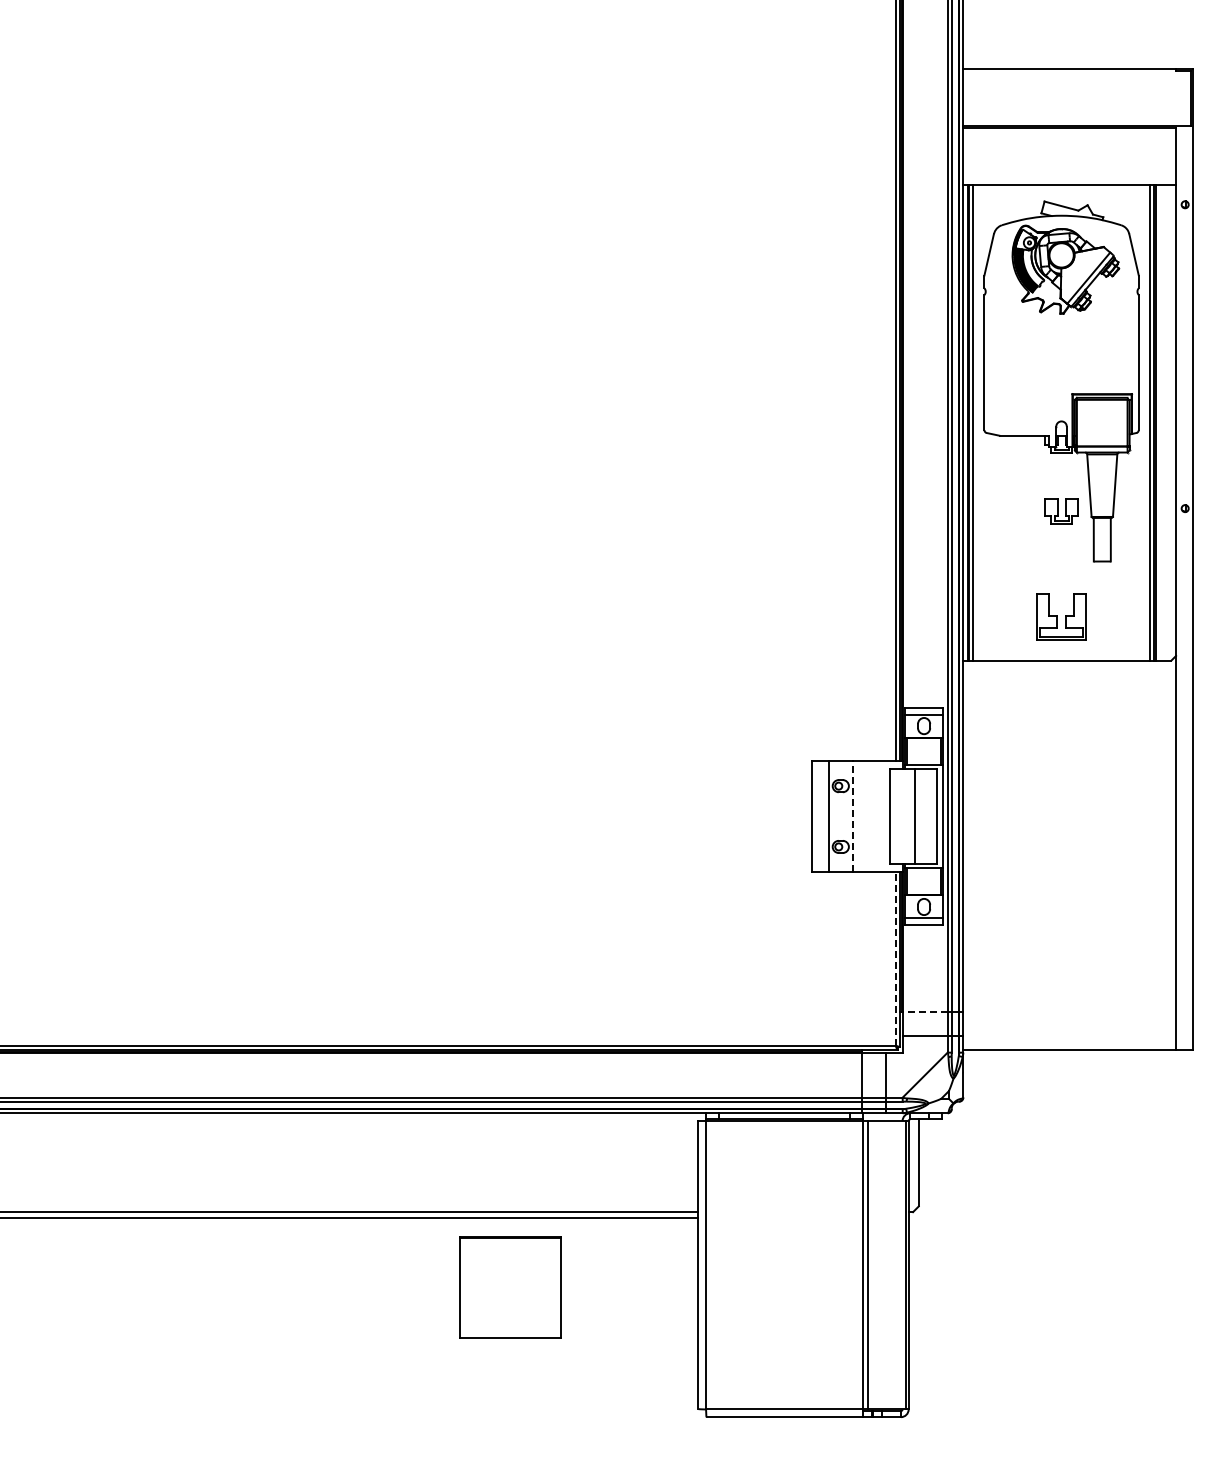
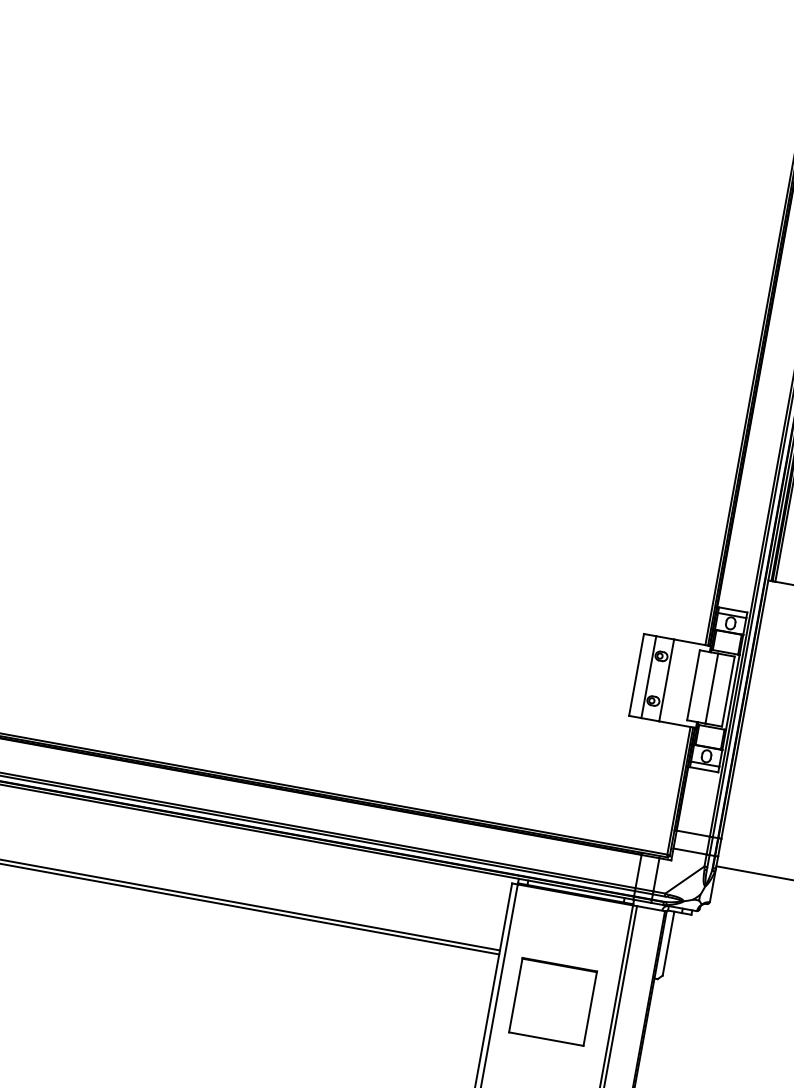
line: (853, 816) -> (666, 680), dashed -> solid
line: (895, 959) -> (678, 791), dashed -> solid
line: (925, 1012) -> (693, 834), dashed -> solid
part: (510, 1287) -> (552, 1002), moved

